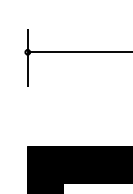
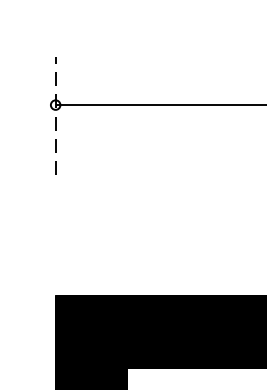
line: (27, 57) -> (55, 115), solid -> dashed

